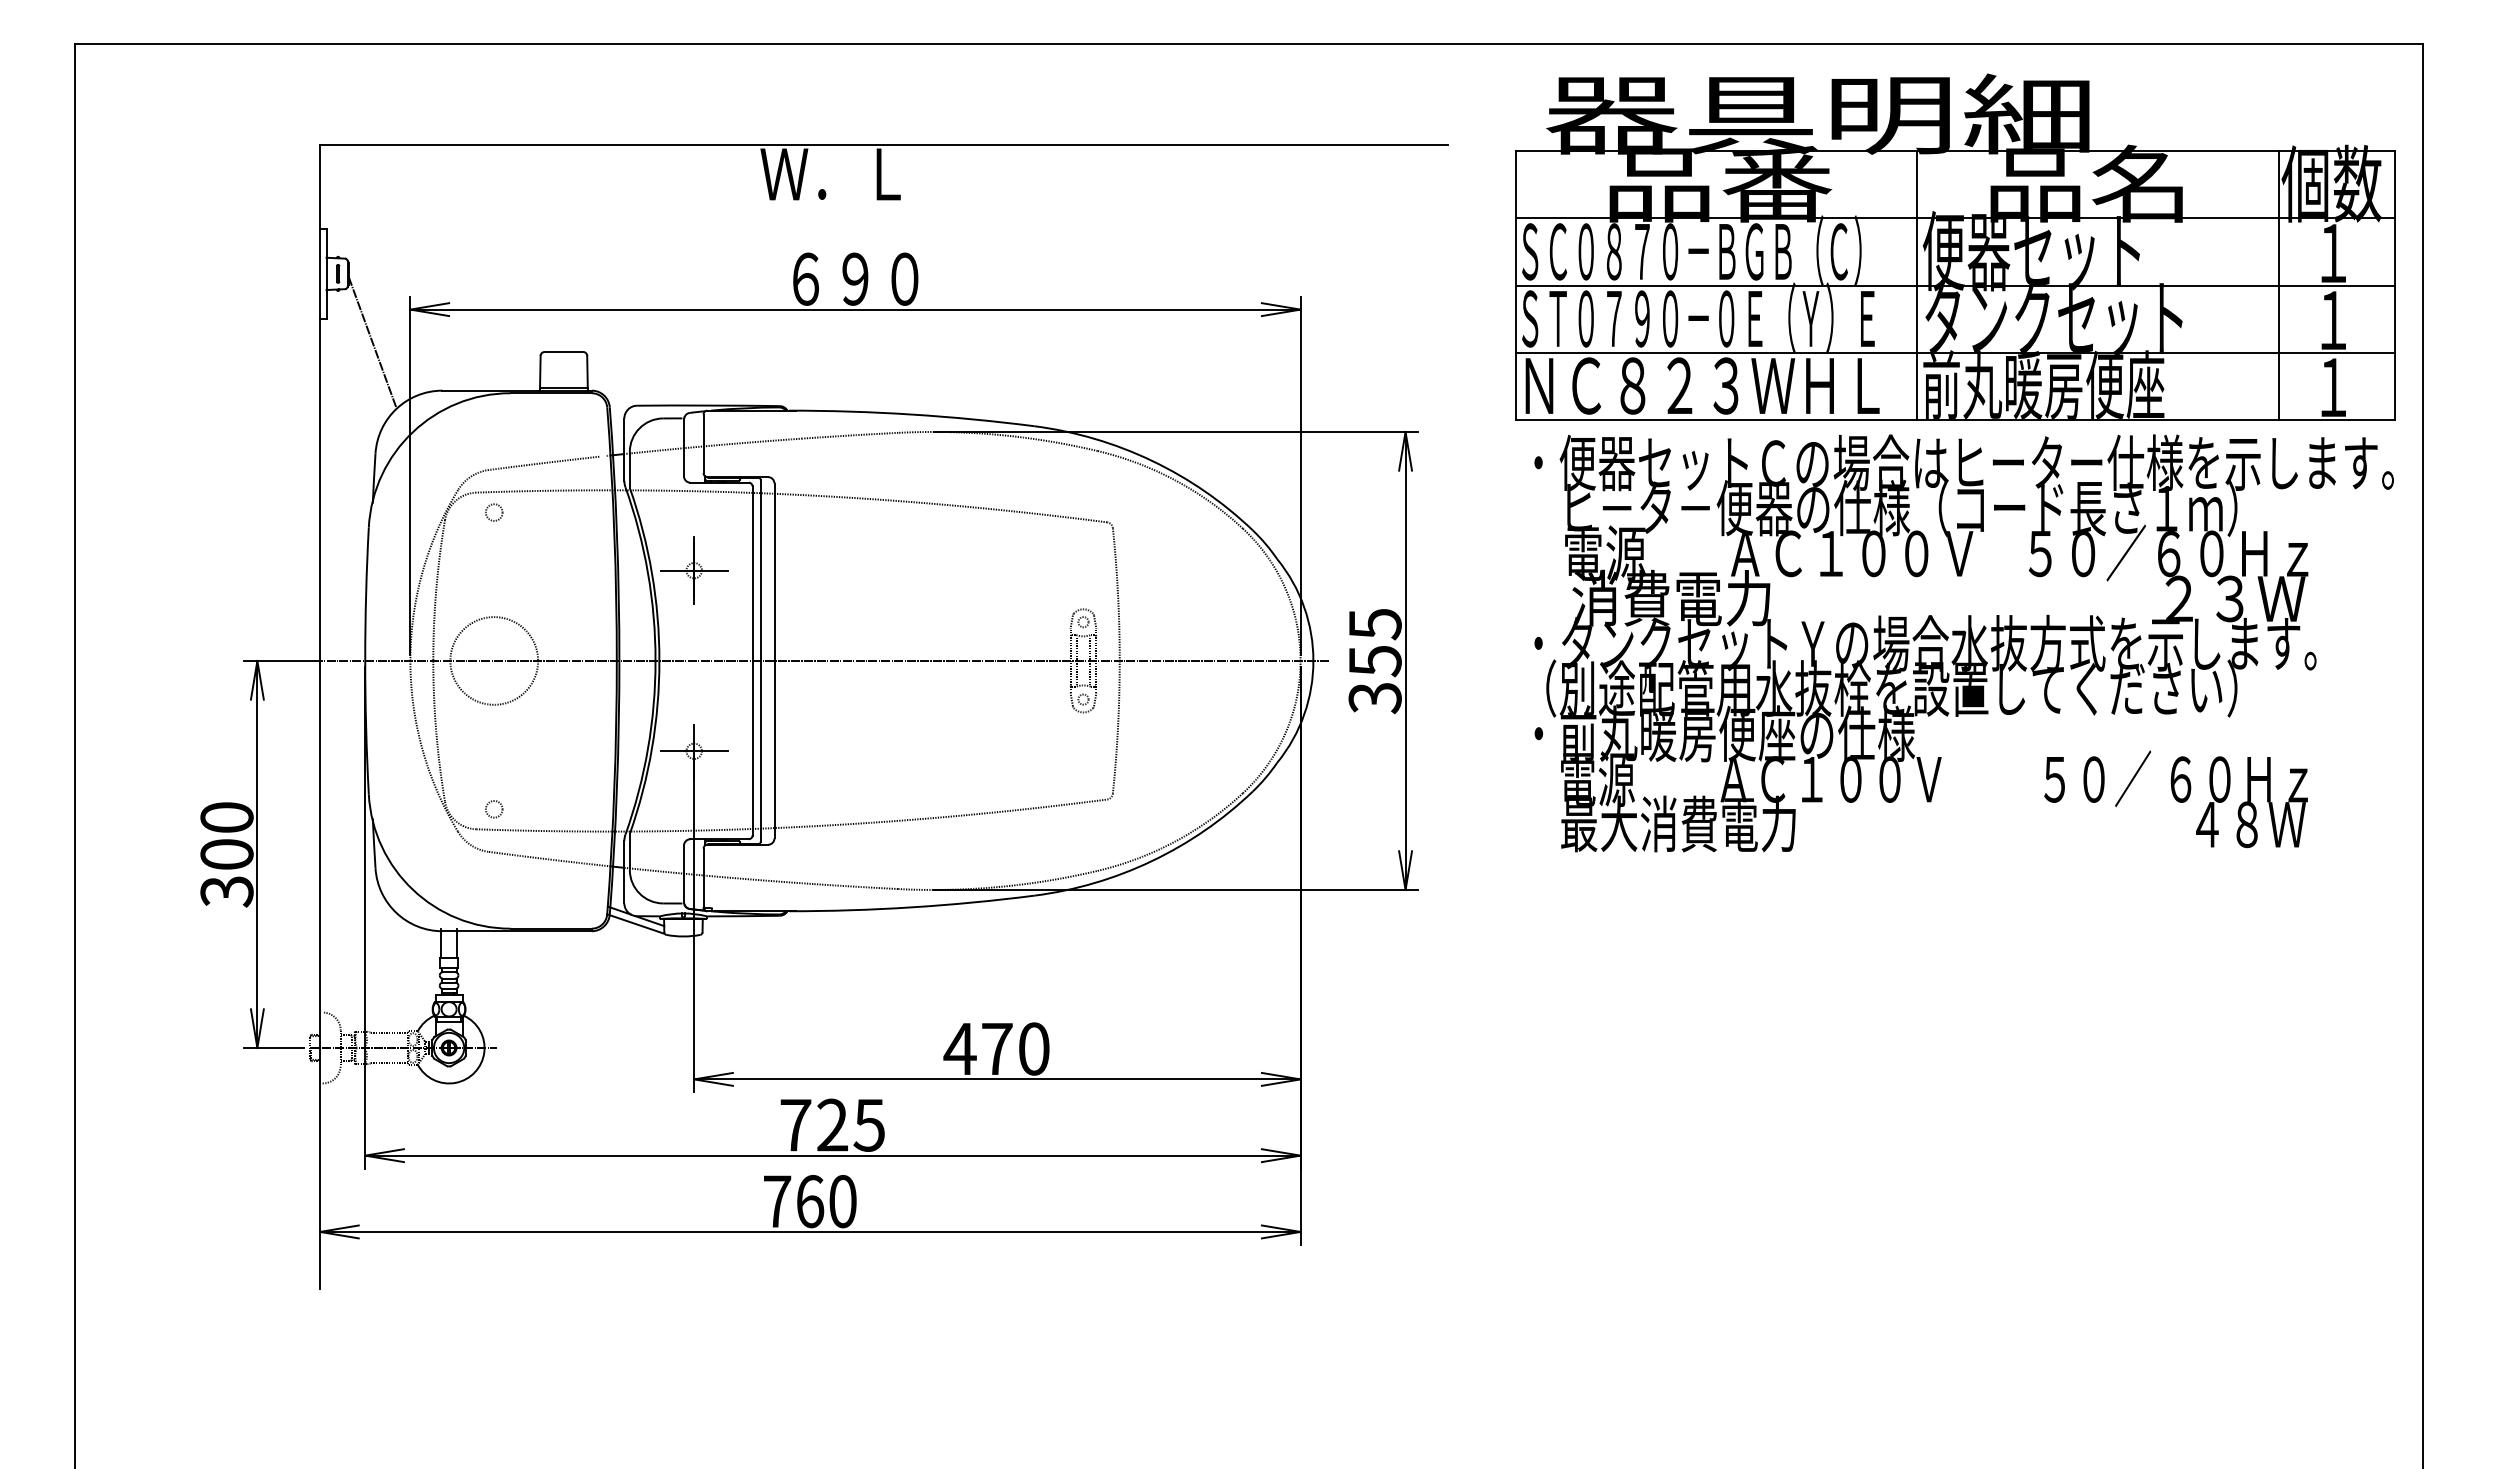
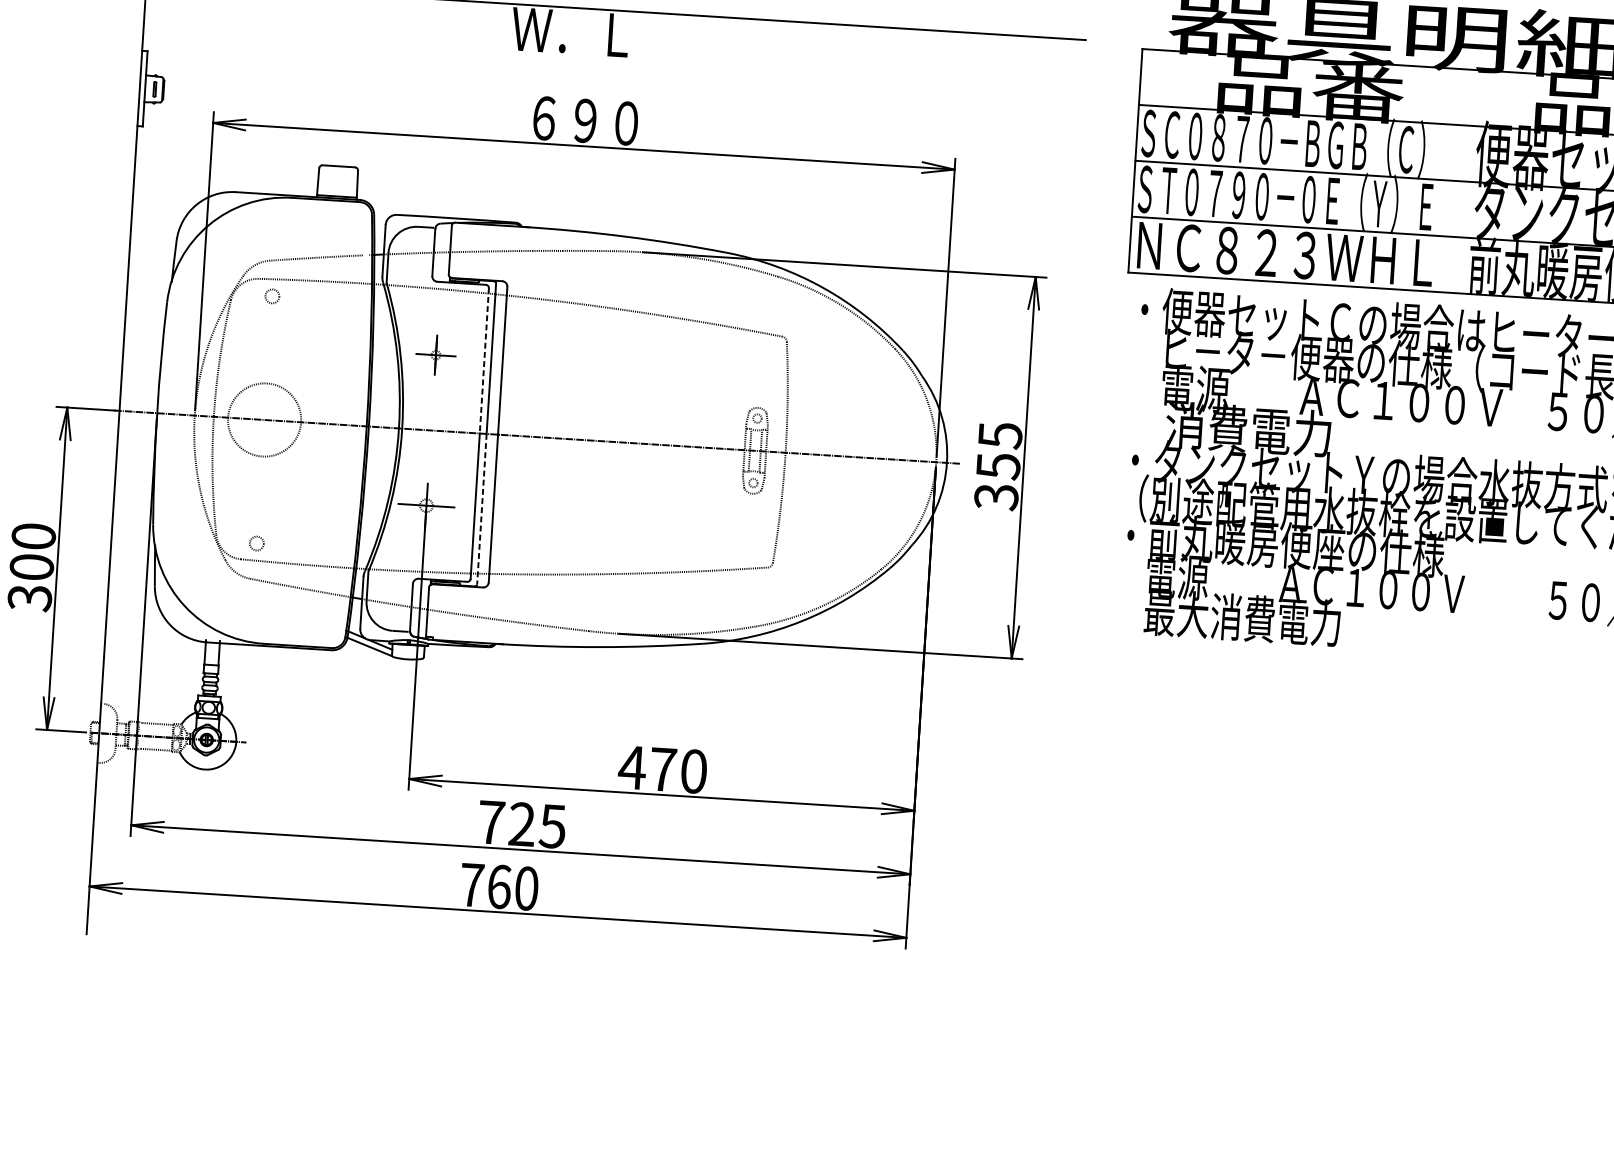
line: (1917, 285) -> (1469, 181), removed
line: (372, 342) -> (179, 148), removed
part: (694, 570) -> (436, 355), size x0.7
line: (752, 574) -> (484, 361), solid -> dashed
line: (760, 751) -> (481, 509), solid -> dashed

